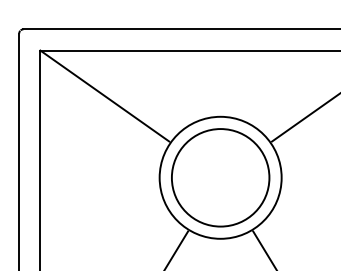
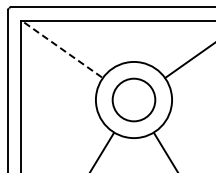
line: (104, 95) -> (61, 48), solid -> dashed
circle: (219, 176) -> (133, 99), size x0.7

